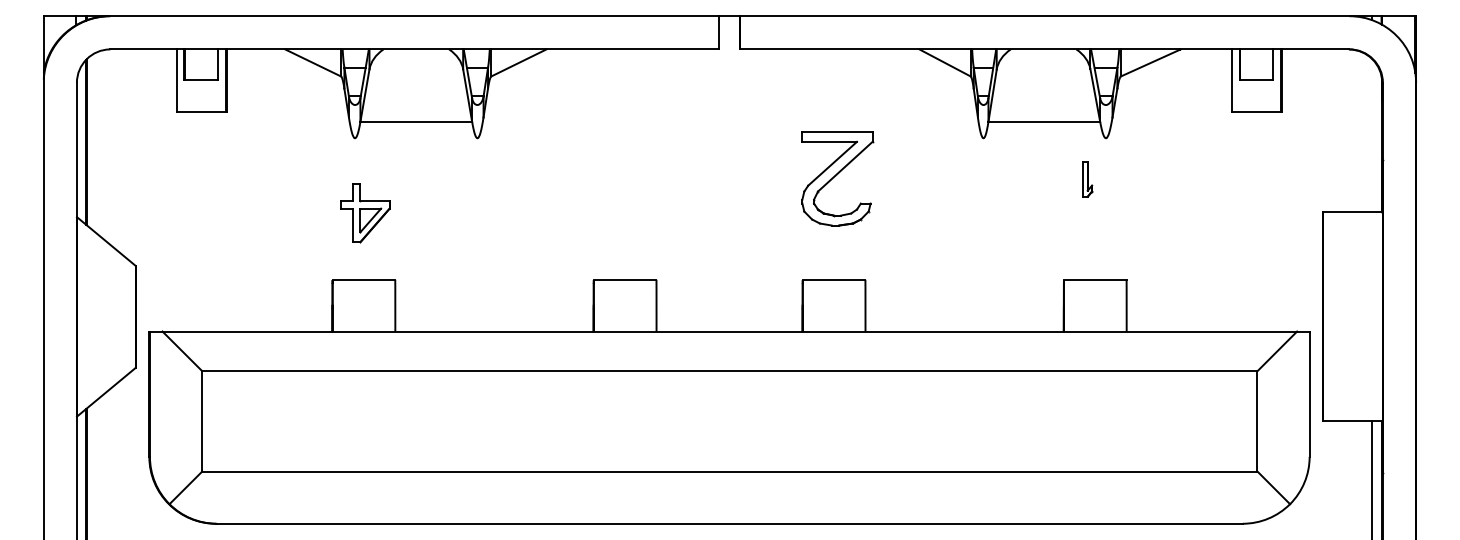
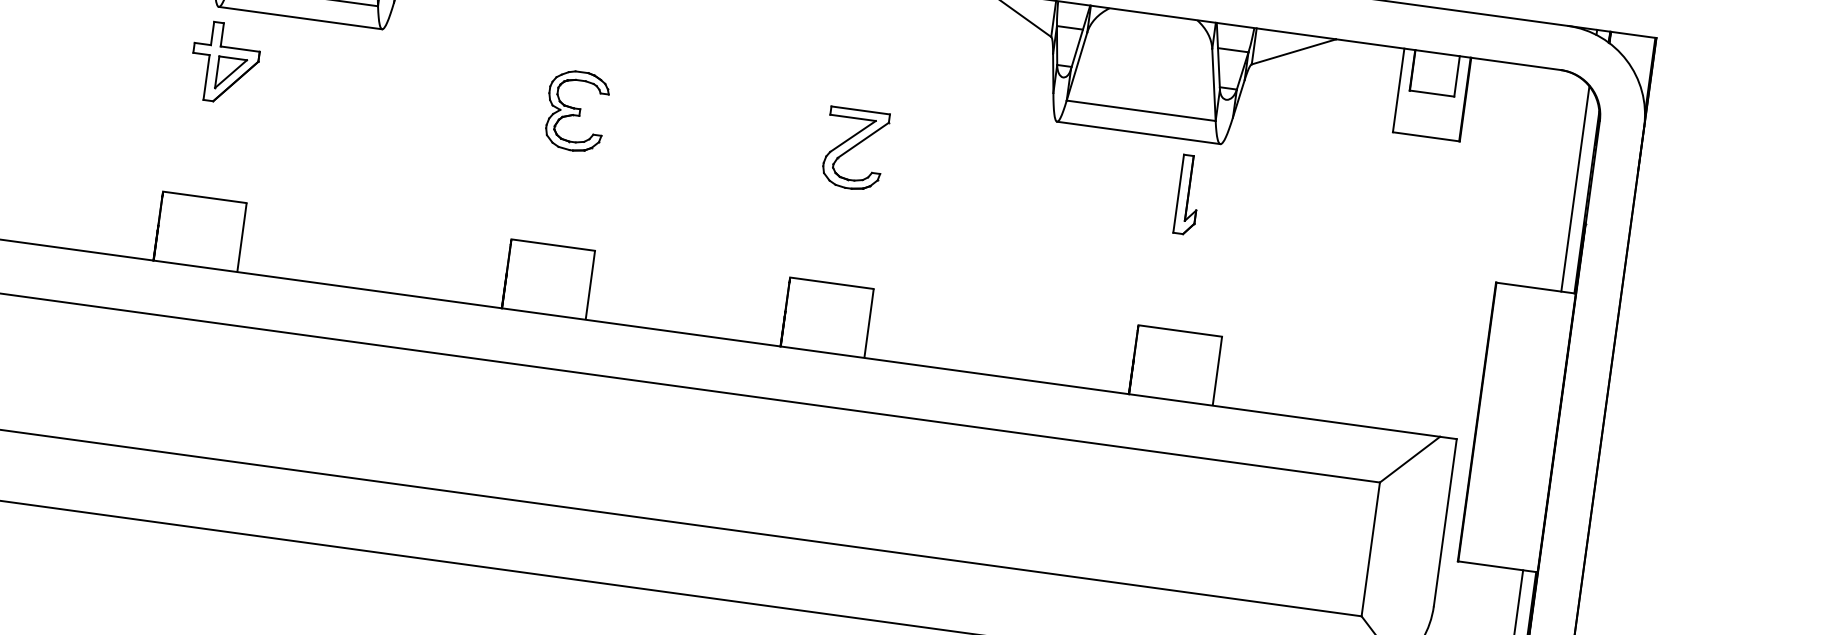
line: (1371, 135) -> (1575, 188), added
line: (416, 138) -> (300, 18), added
line: (1044, 138) -> (1138, 133), added
part: (628, 178) -> (576, 110), added
part: (838, 179) -> (856, 150), size x0.62
part: (1087, 179) -> (1188, 195), size x1.67
part: (365, 213) -> (225, 63), moved

